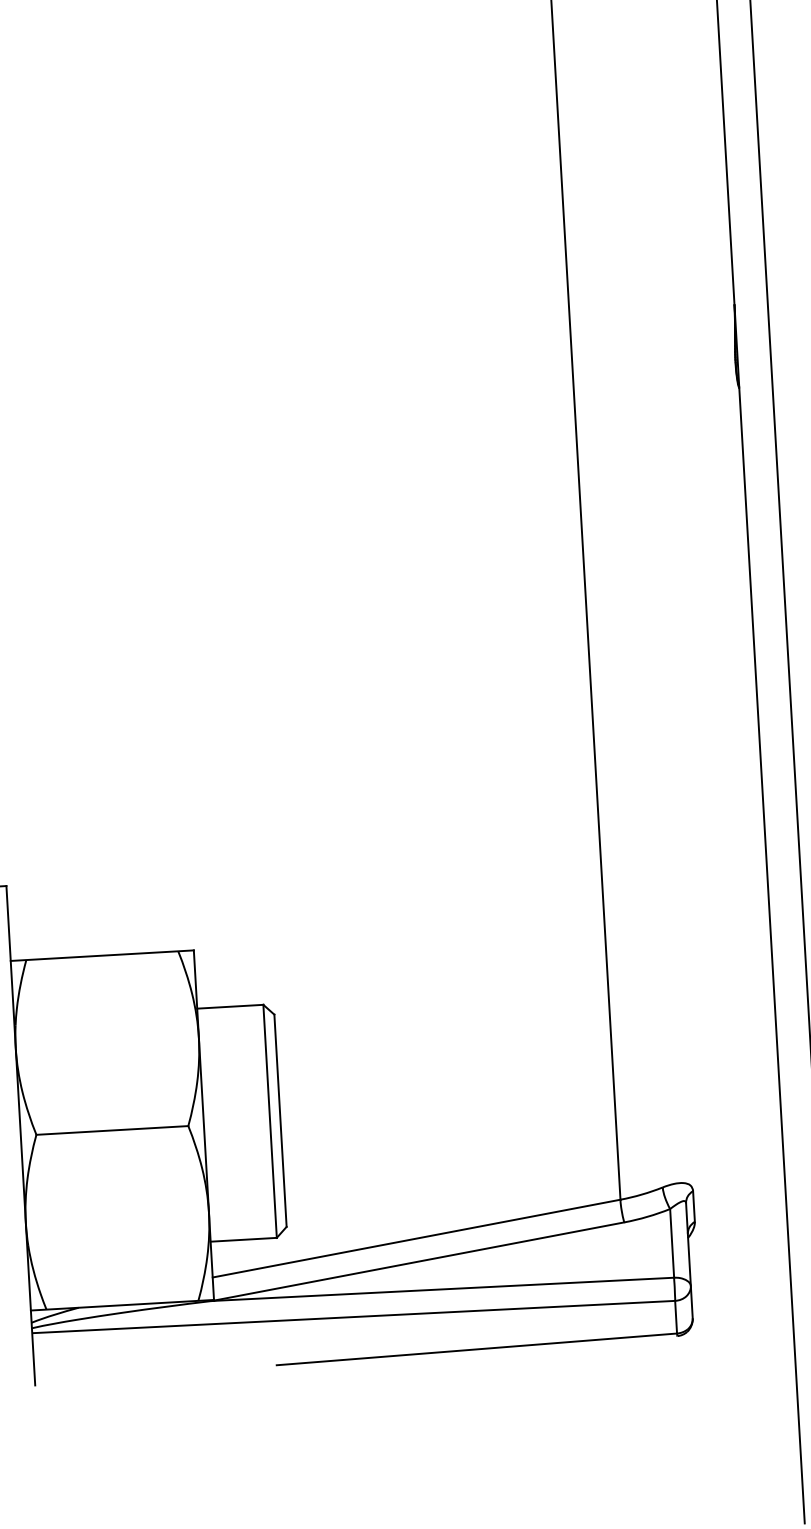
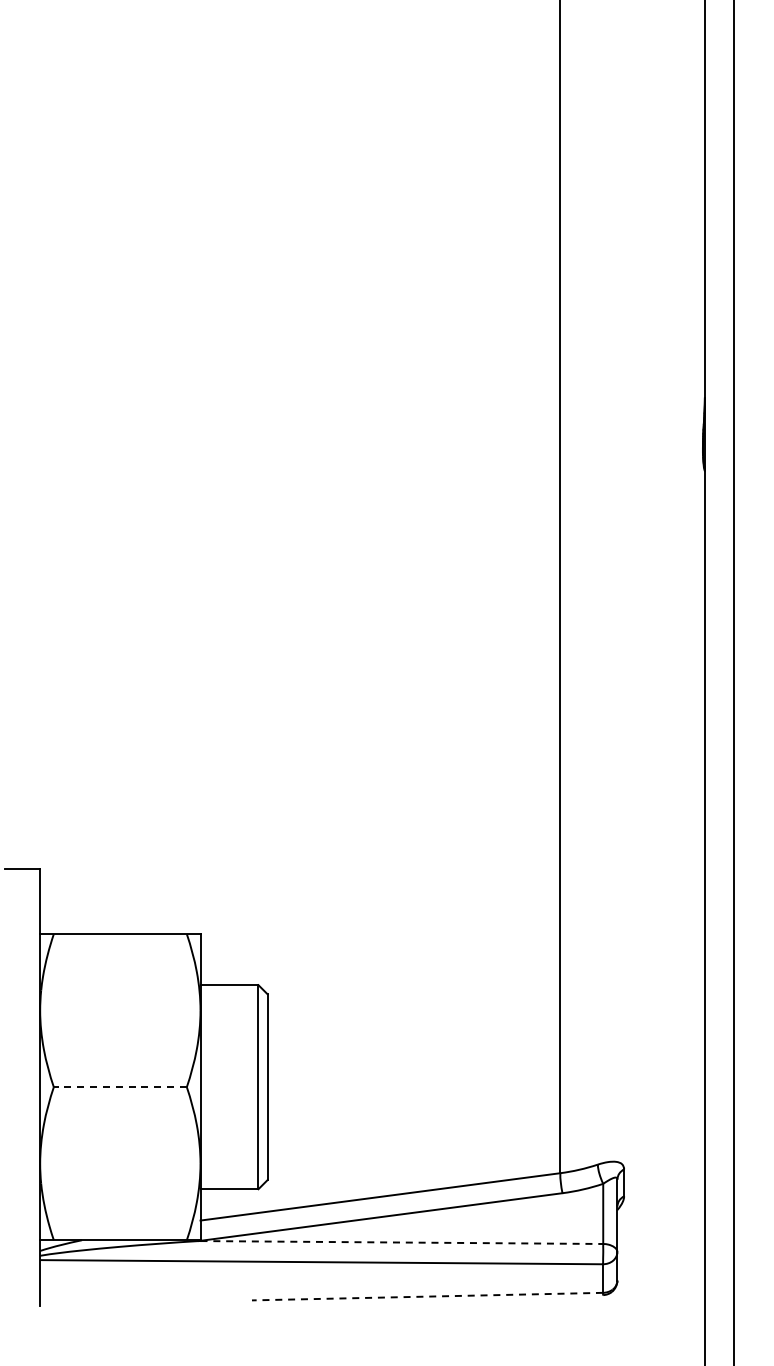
line: (112, 1130) -> (120, 1087), solid -> dashed
line: (444, 1289) -> (402, 1242), solid -> dashed
line: (476, 1349) -> (427, 1296), solid -> dashed

